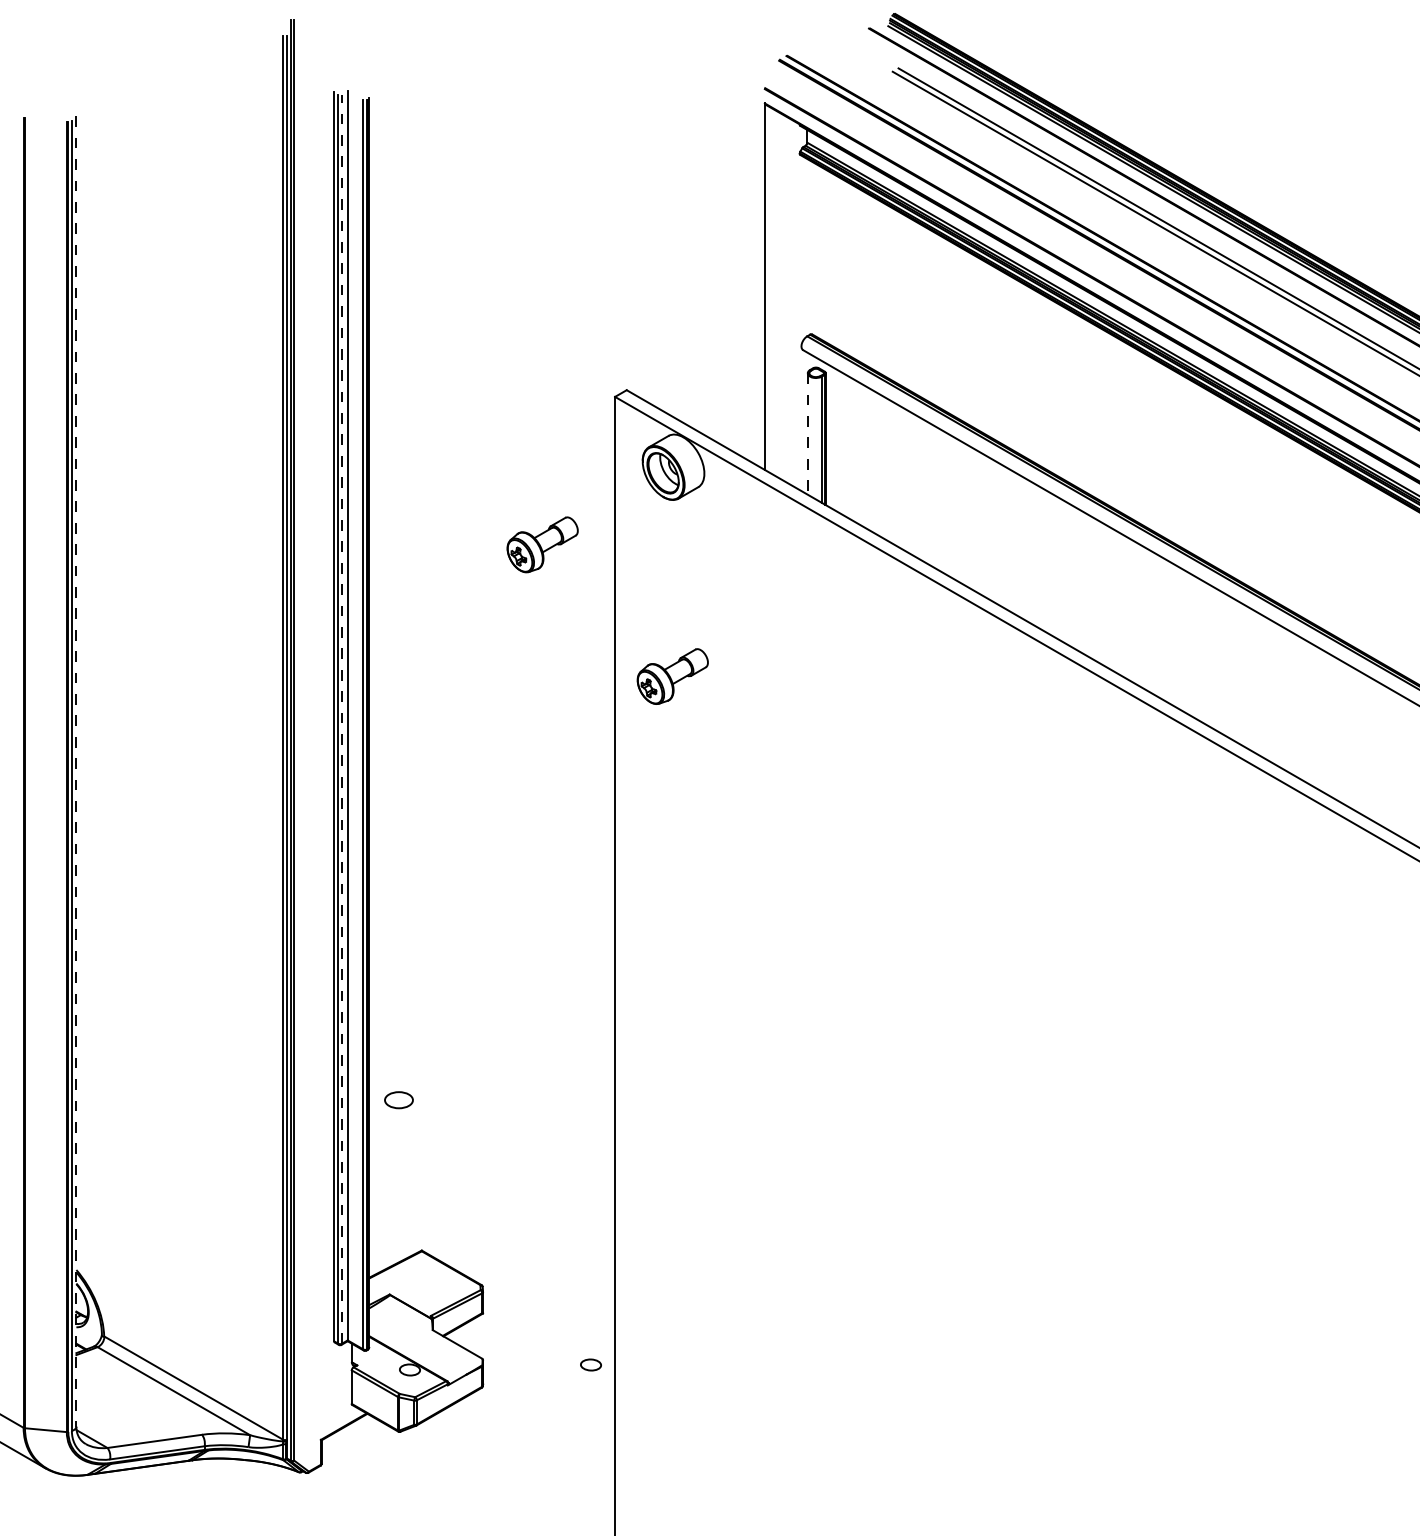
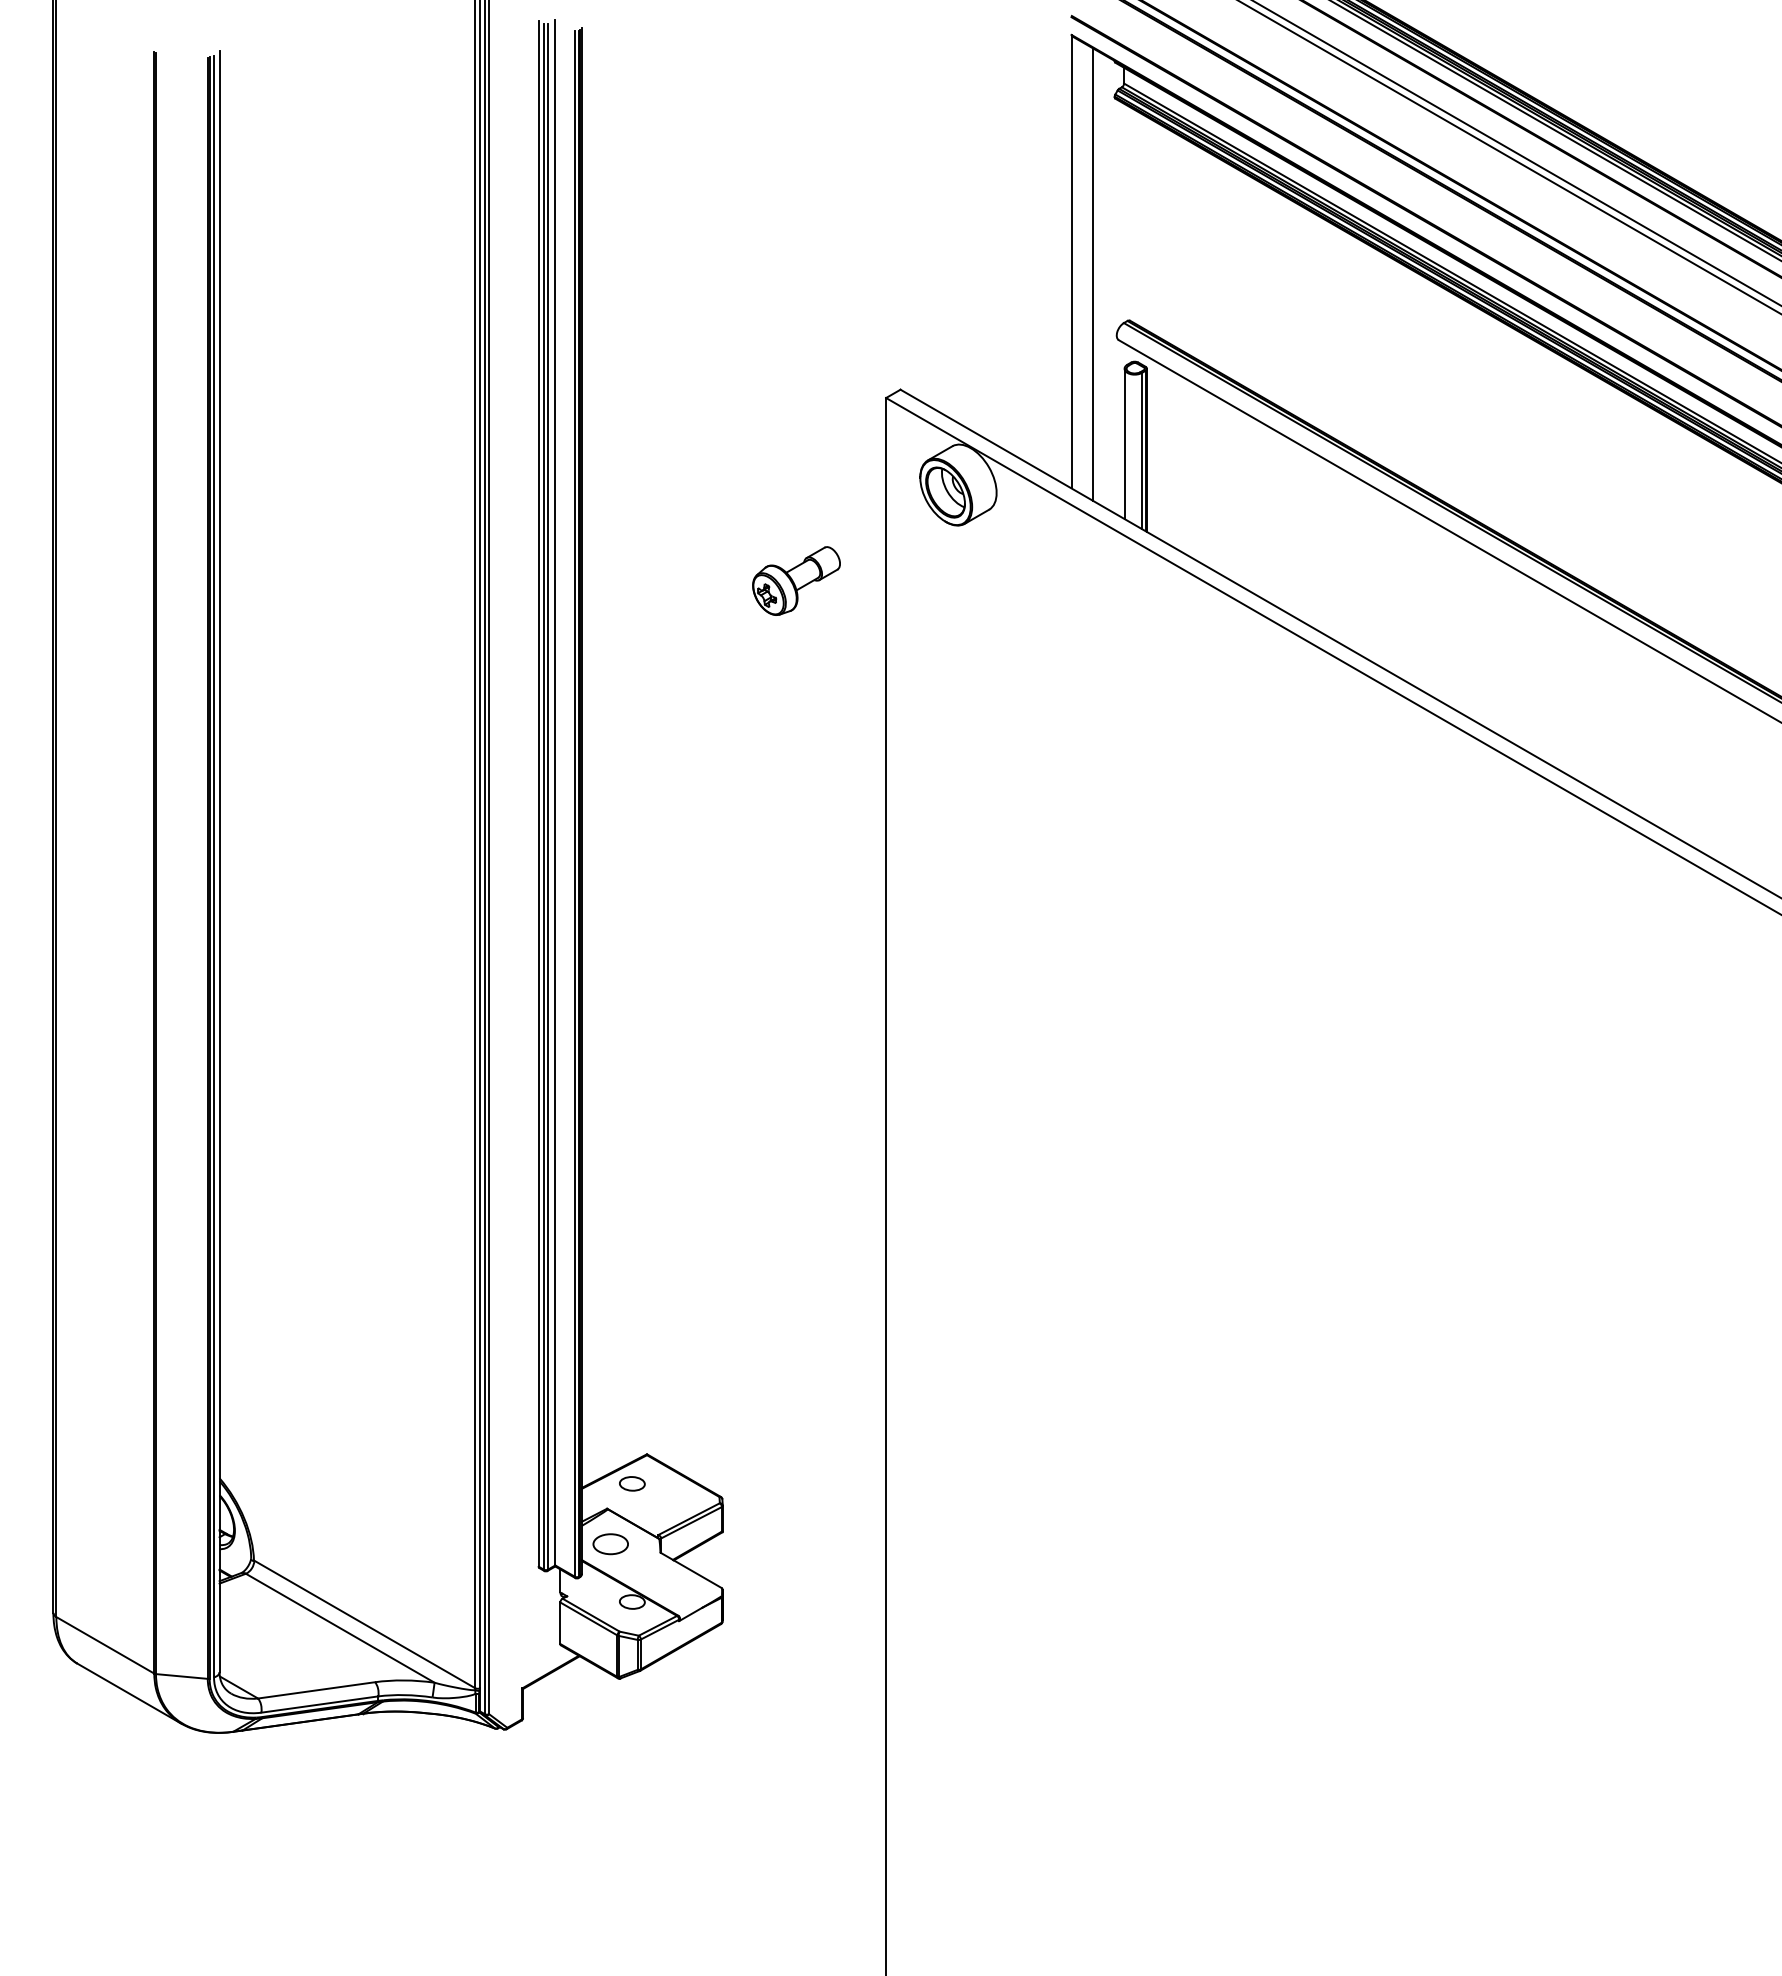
line: (782, 297) -> (1093, 274), added
line: (807, 434) -> (1124, 444), dashed -> solid
part: (672, 676) -> (957, 743), removed
line: (342, 718) -> (548, 796), dashed -> solid
line: (76, 771) -> (219, 861), dashed -> solid
part: (398, 1100) -> (610, 1544), moved
part: (591, 1364) -> (632, 1483), moved

